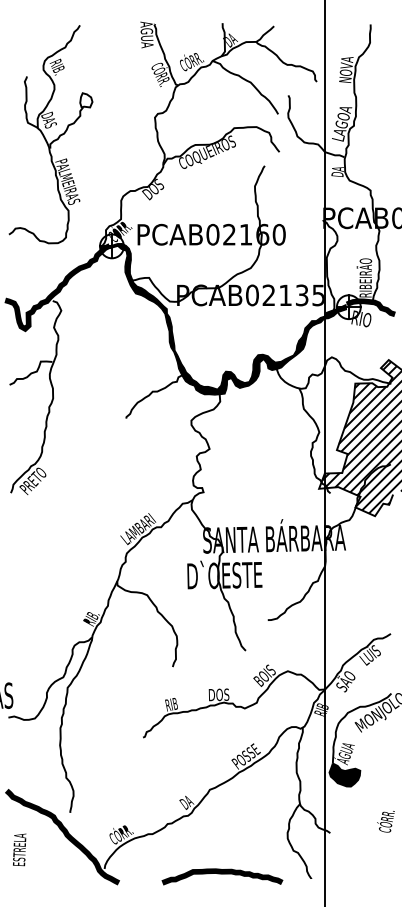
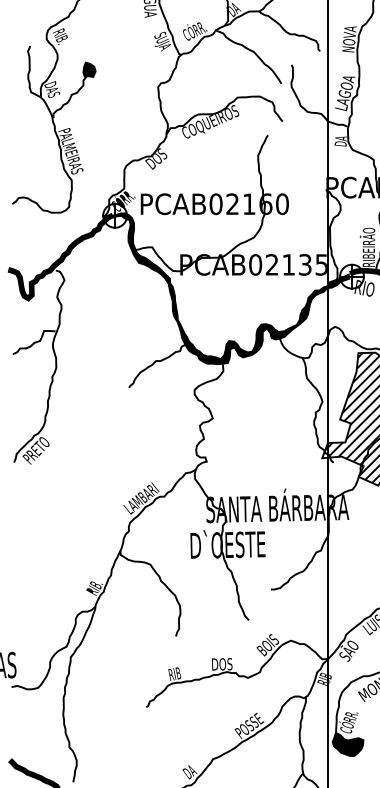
text: (160, 74) -> (163, 43), CÓRR. -> SUJA
fill: (86, 100) -> (89, 69), added
text: (344, 753) -> (347, 722), ÁGUA -> CÓRR.

